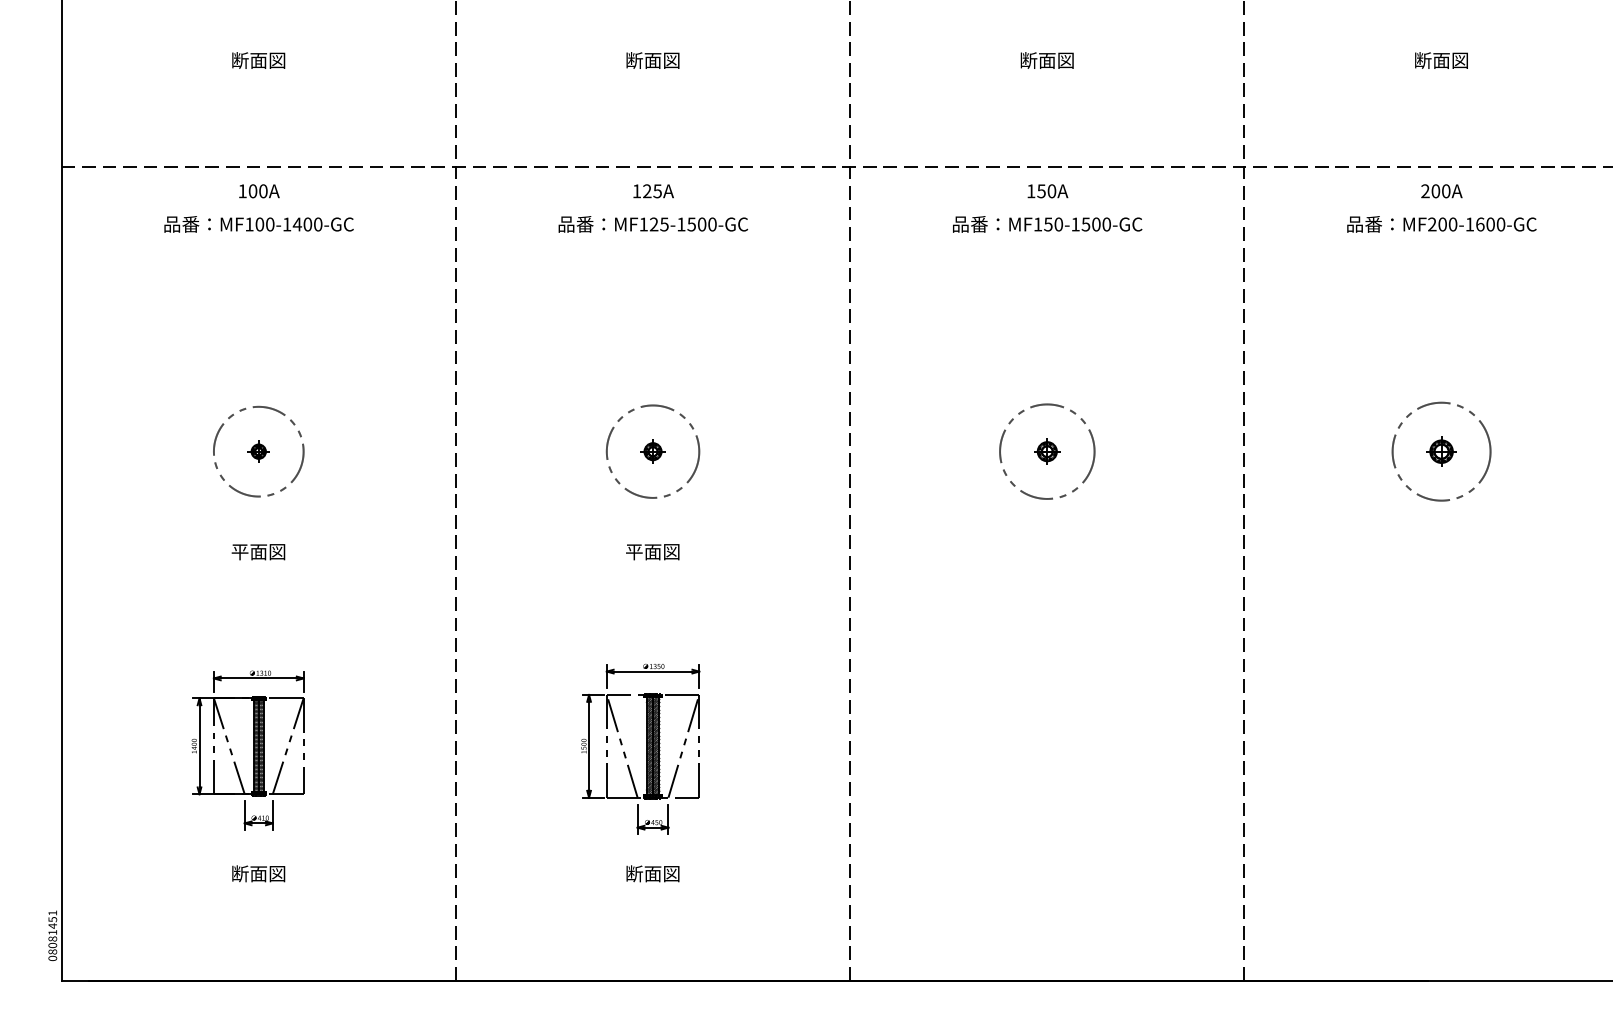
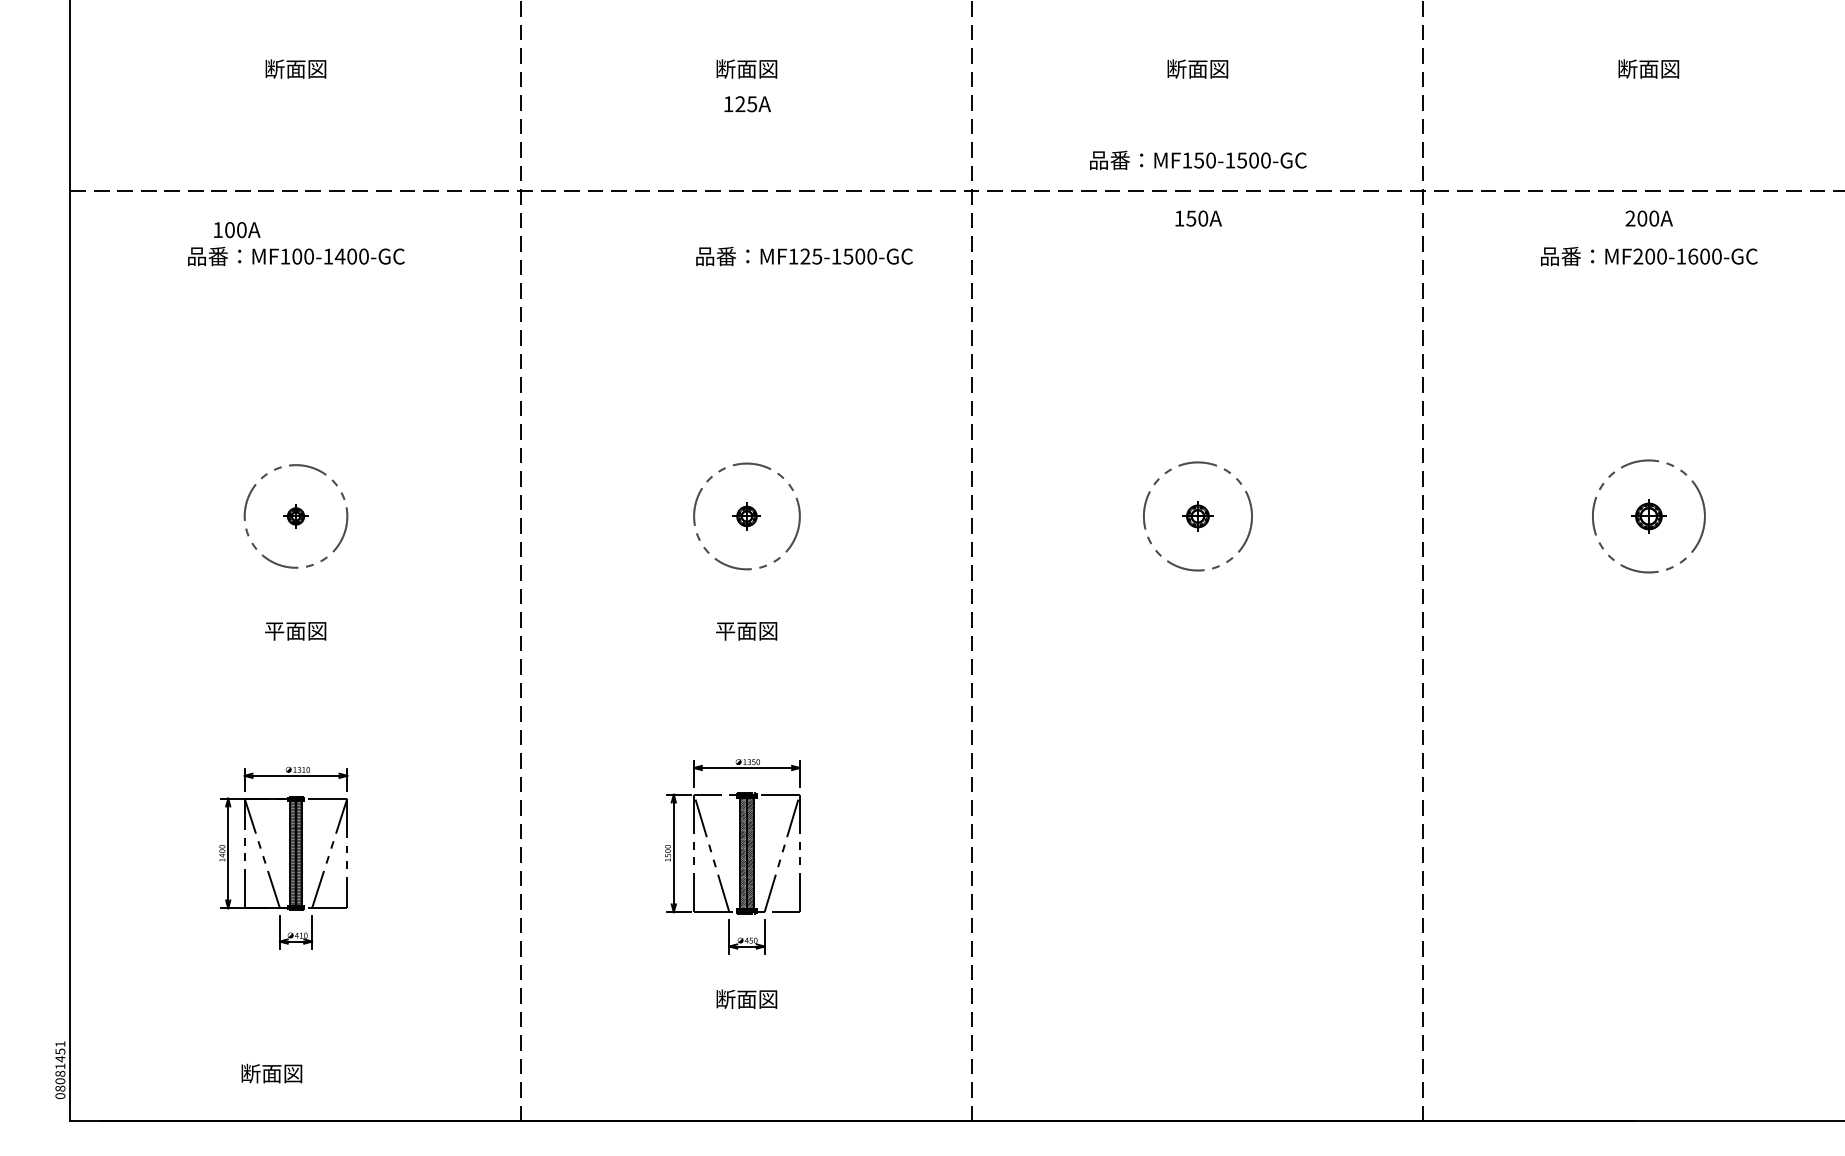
text: (259, 191) -> (237, 230), moved
text: (653, 191) -> (747, 104), moved
text: (653, 224) -> (804, 256), moved
text: (1047, 224) -> (1198, 160), moved
text: (258, 873) -> (271, 1073), moved

